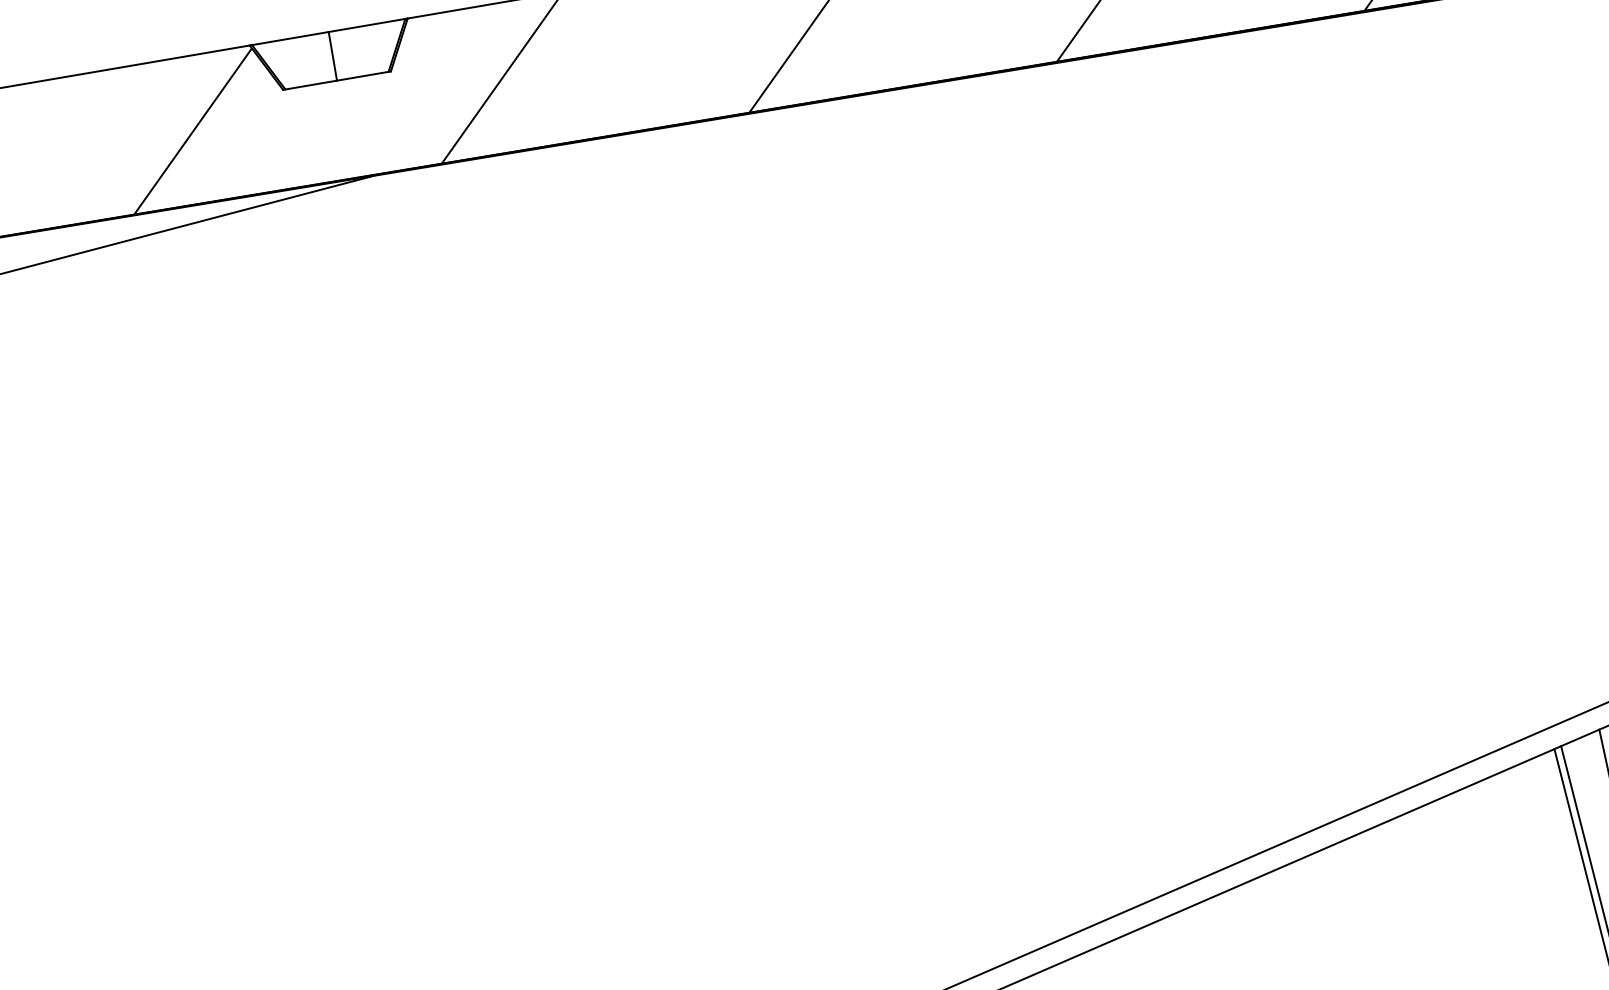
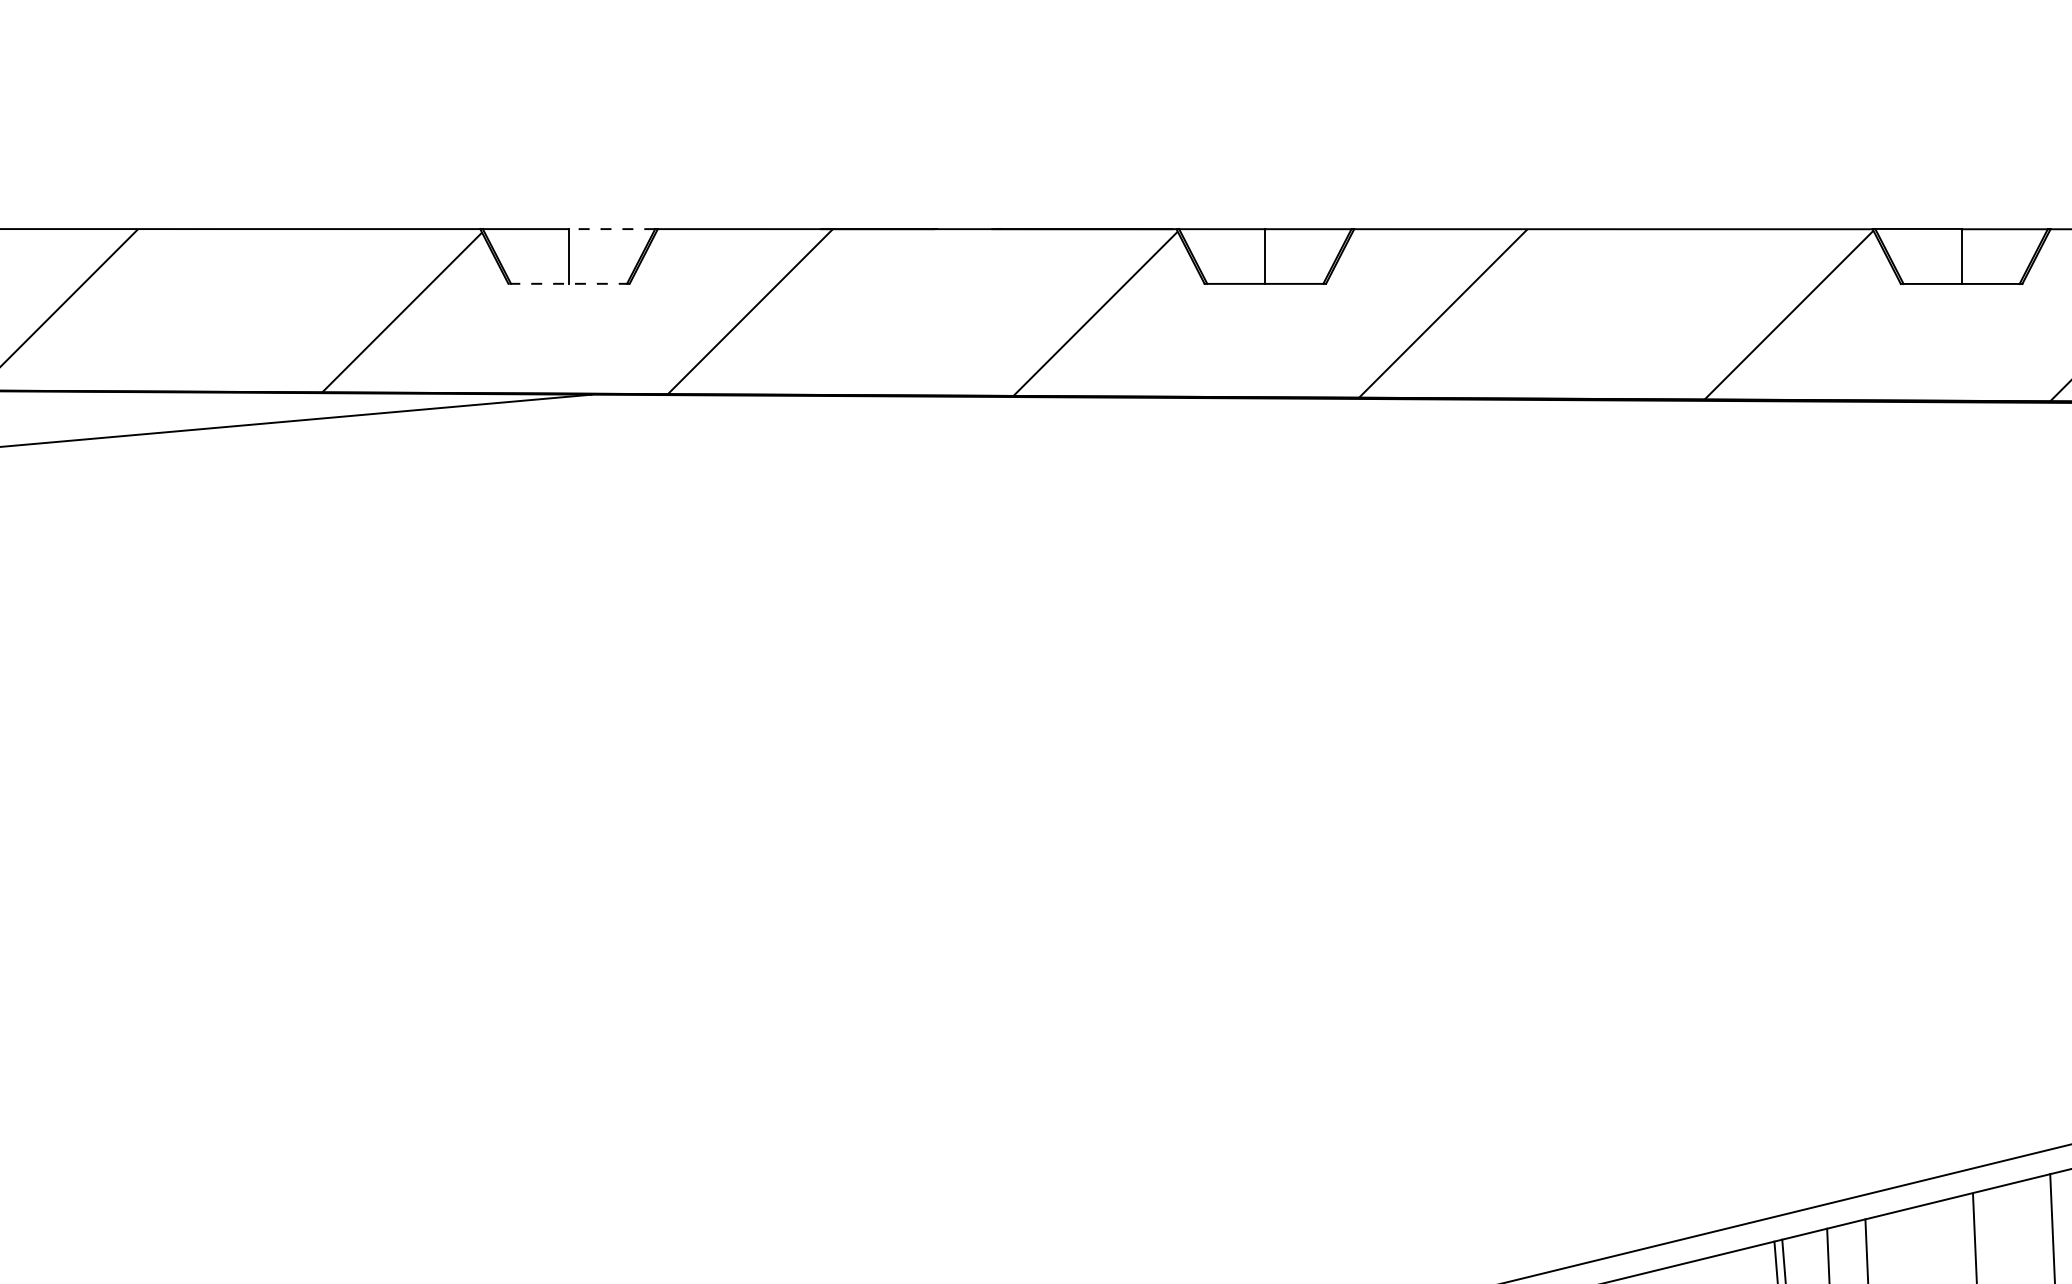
line: (366, 25) -> (611, 229), solid -> dashed
line: (337, 80) -> (569, 283), solid -> dashed

